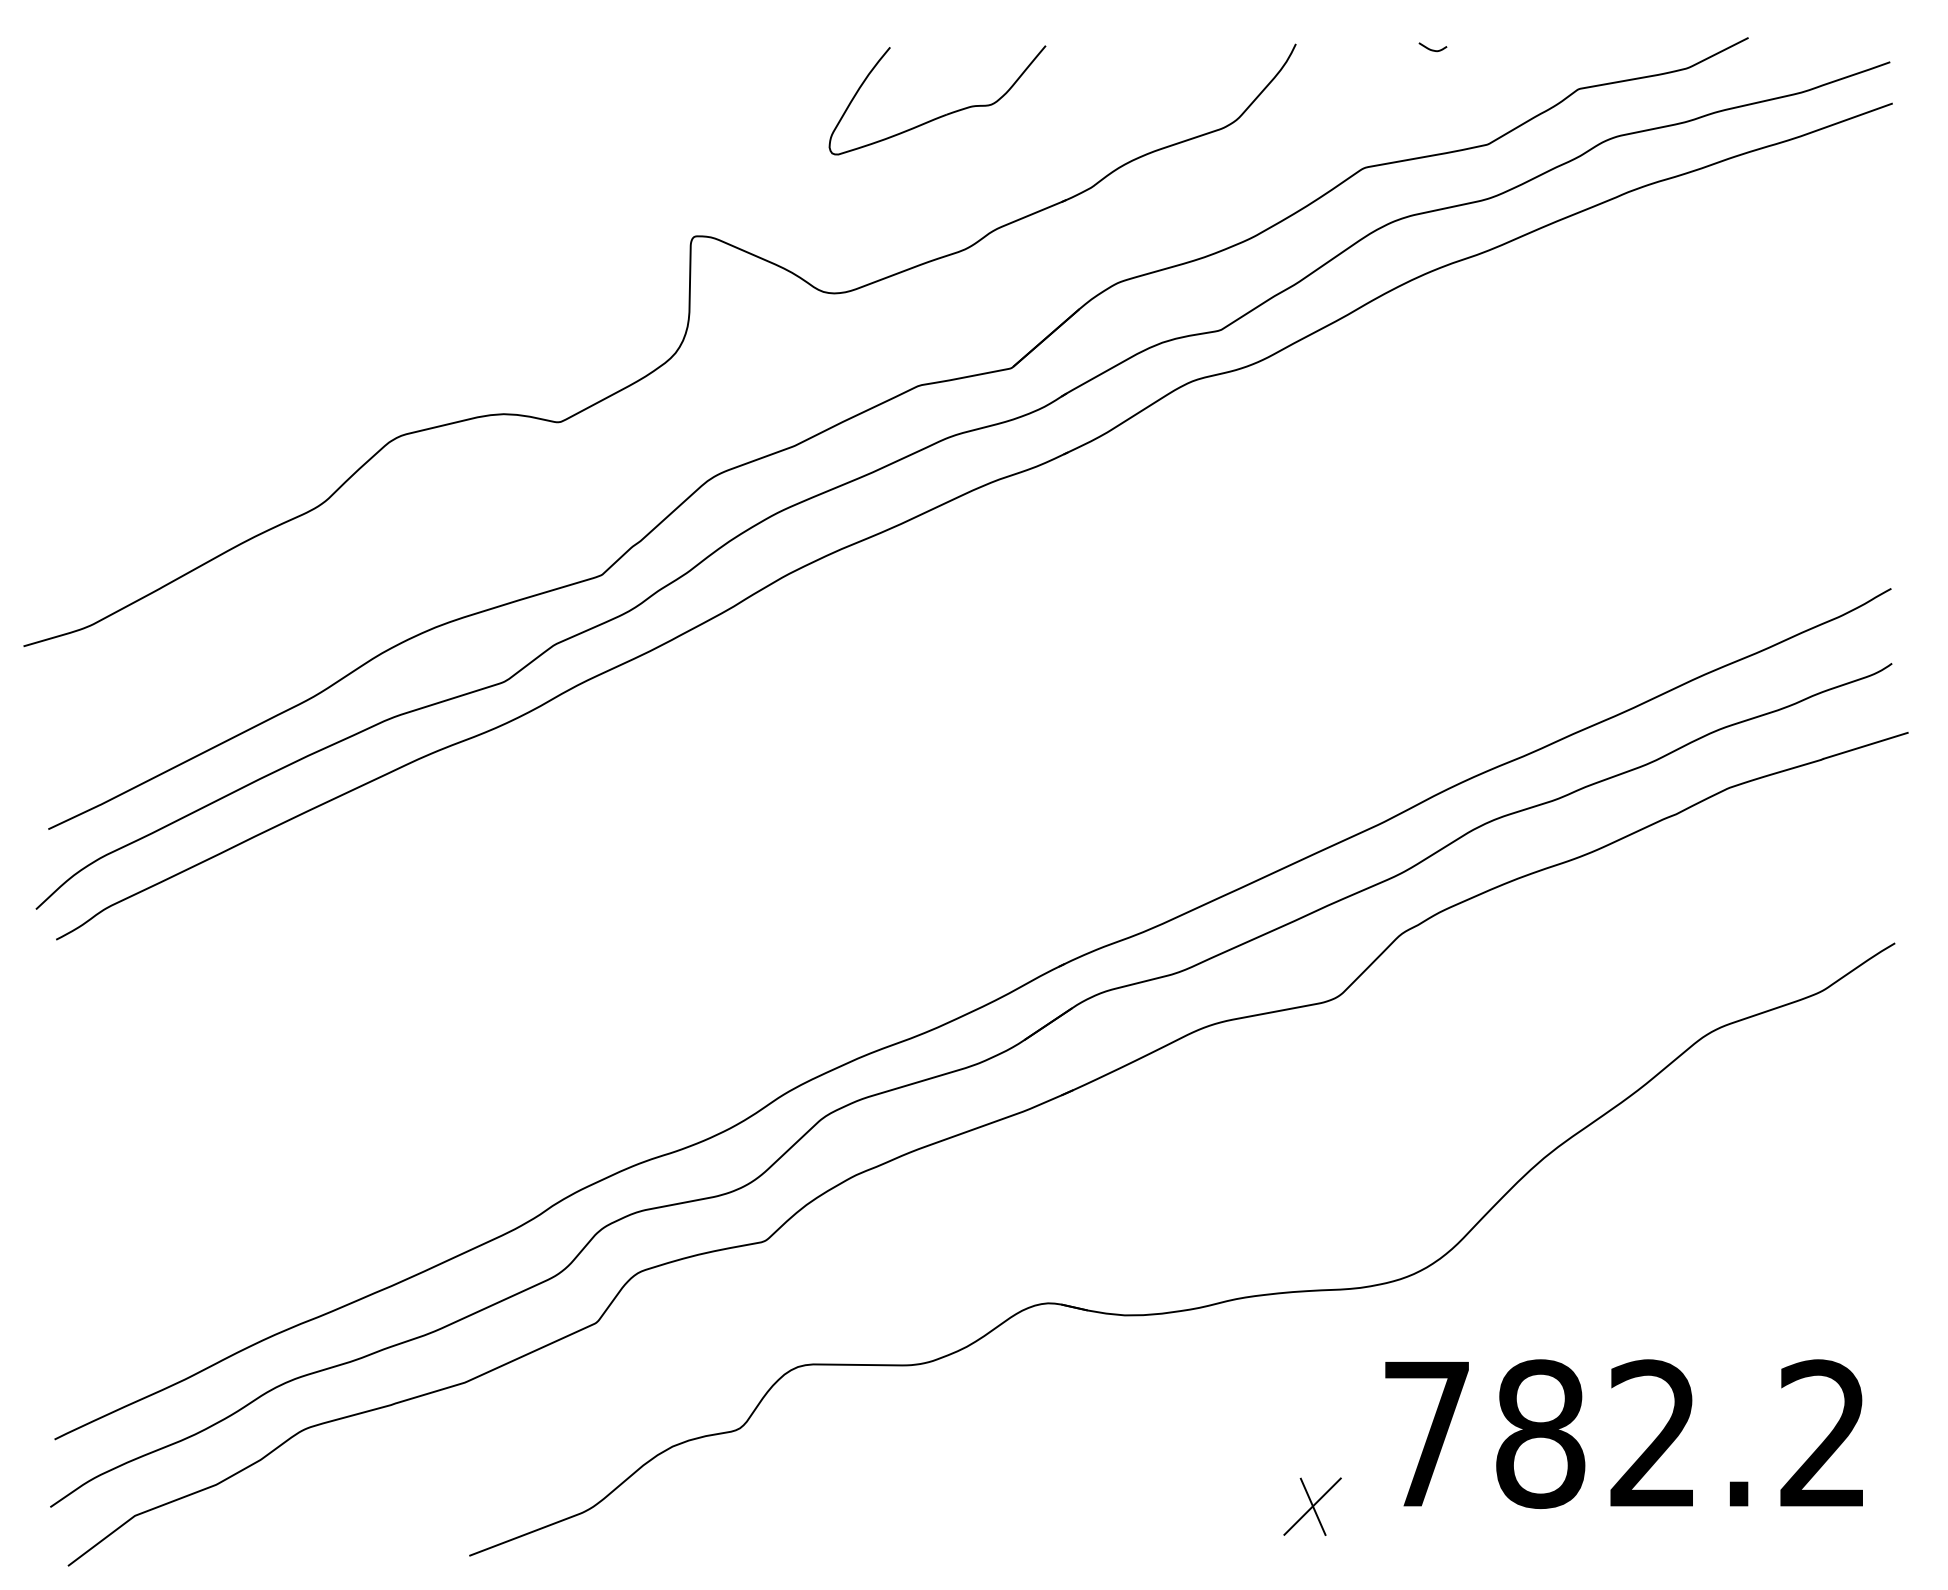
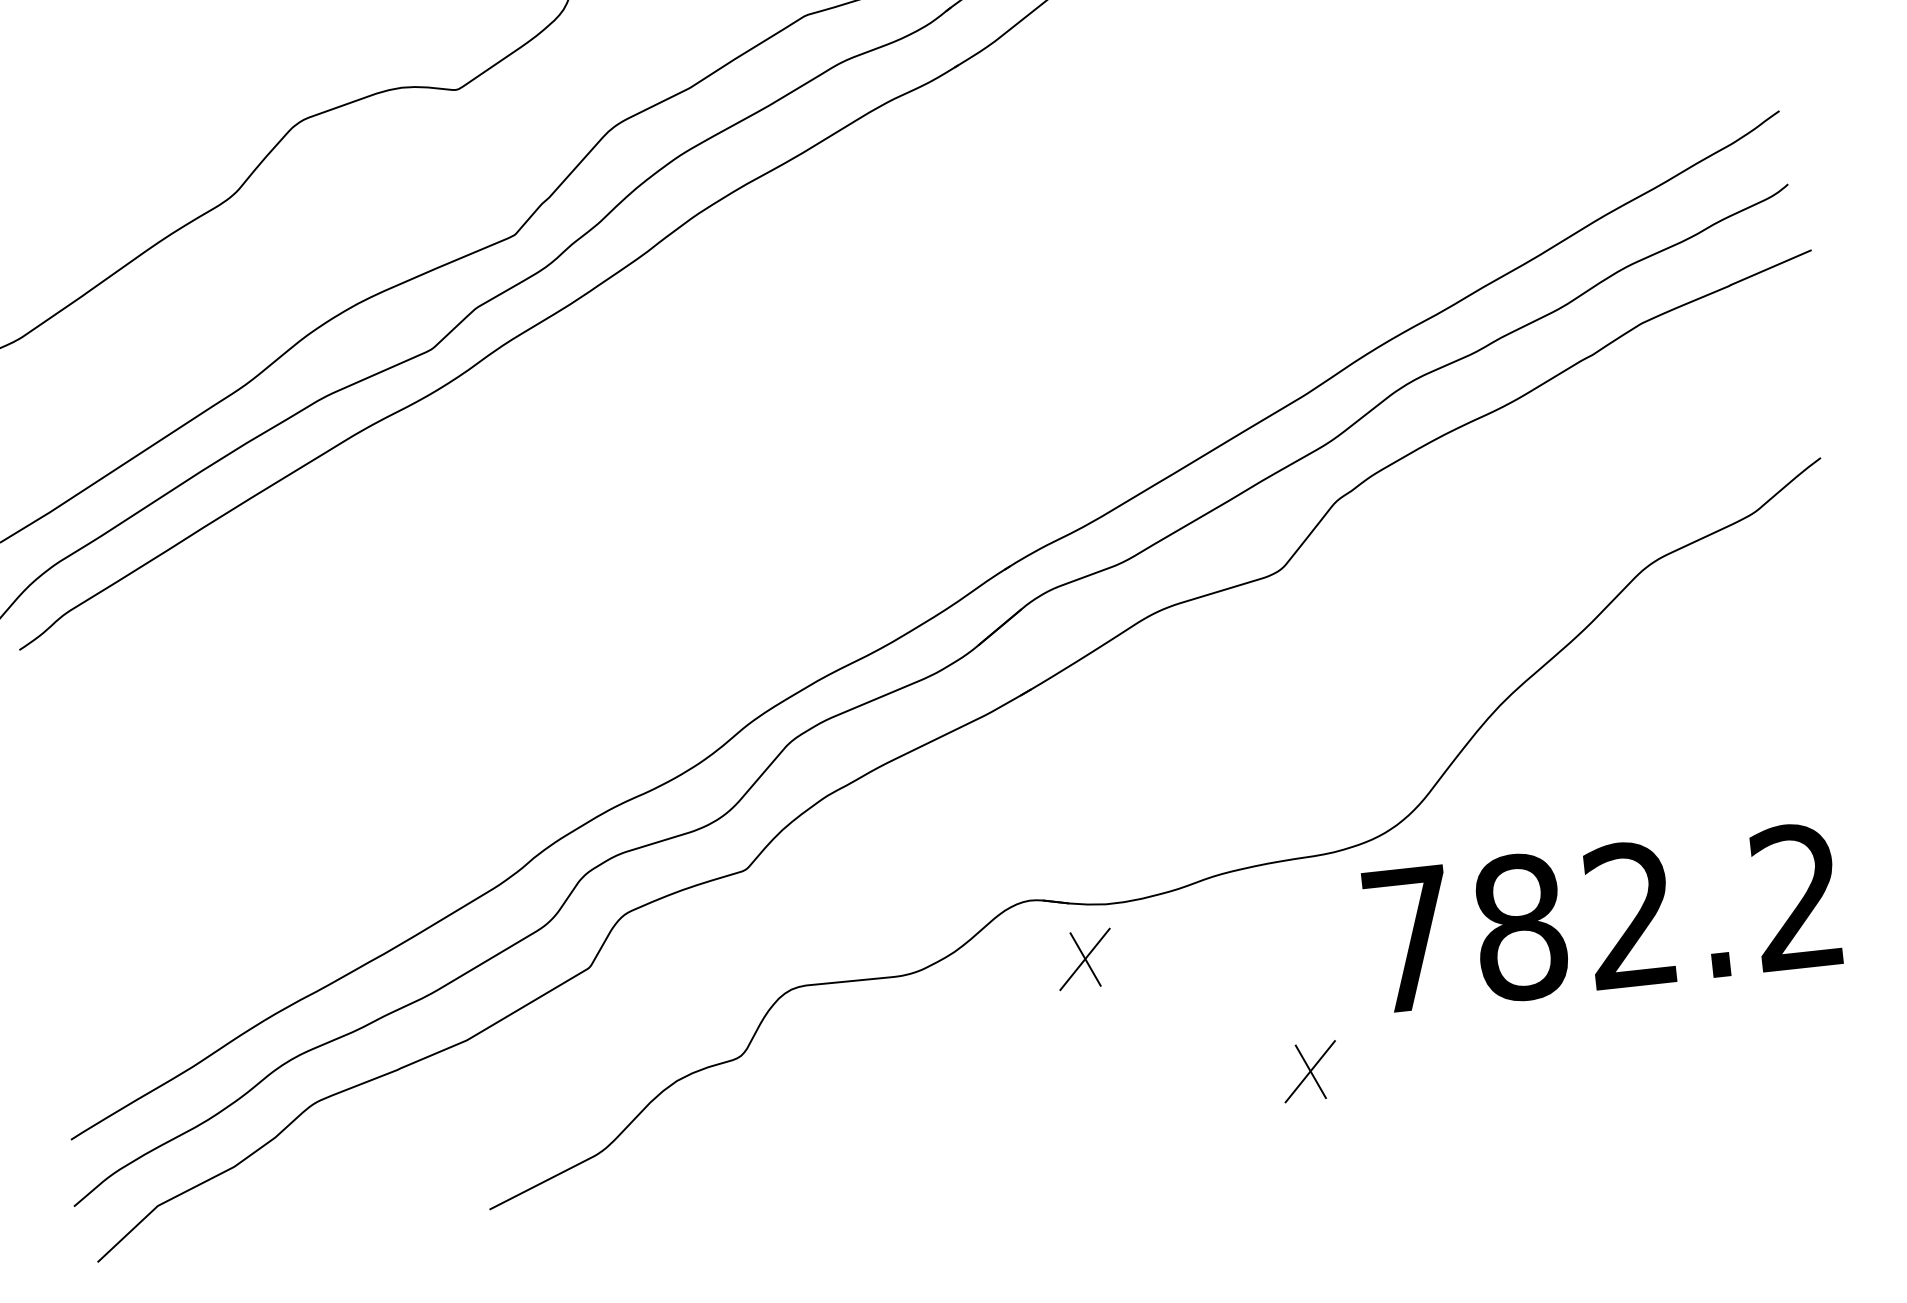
part: (1097, 1368) -> (1084, 959), added
text: (1623, 1433) -> (1601, 917), moved

